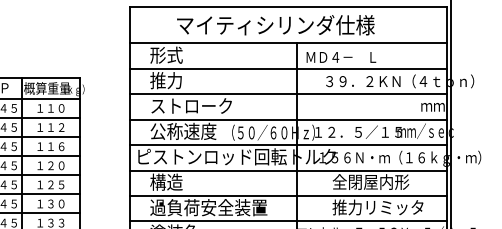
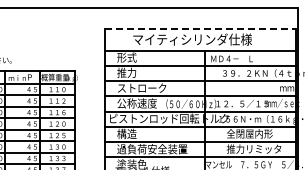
line: (288, 6) -> (200, 28), solid -> dashed

